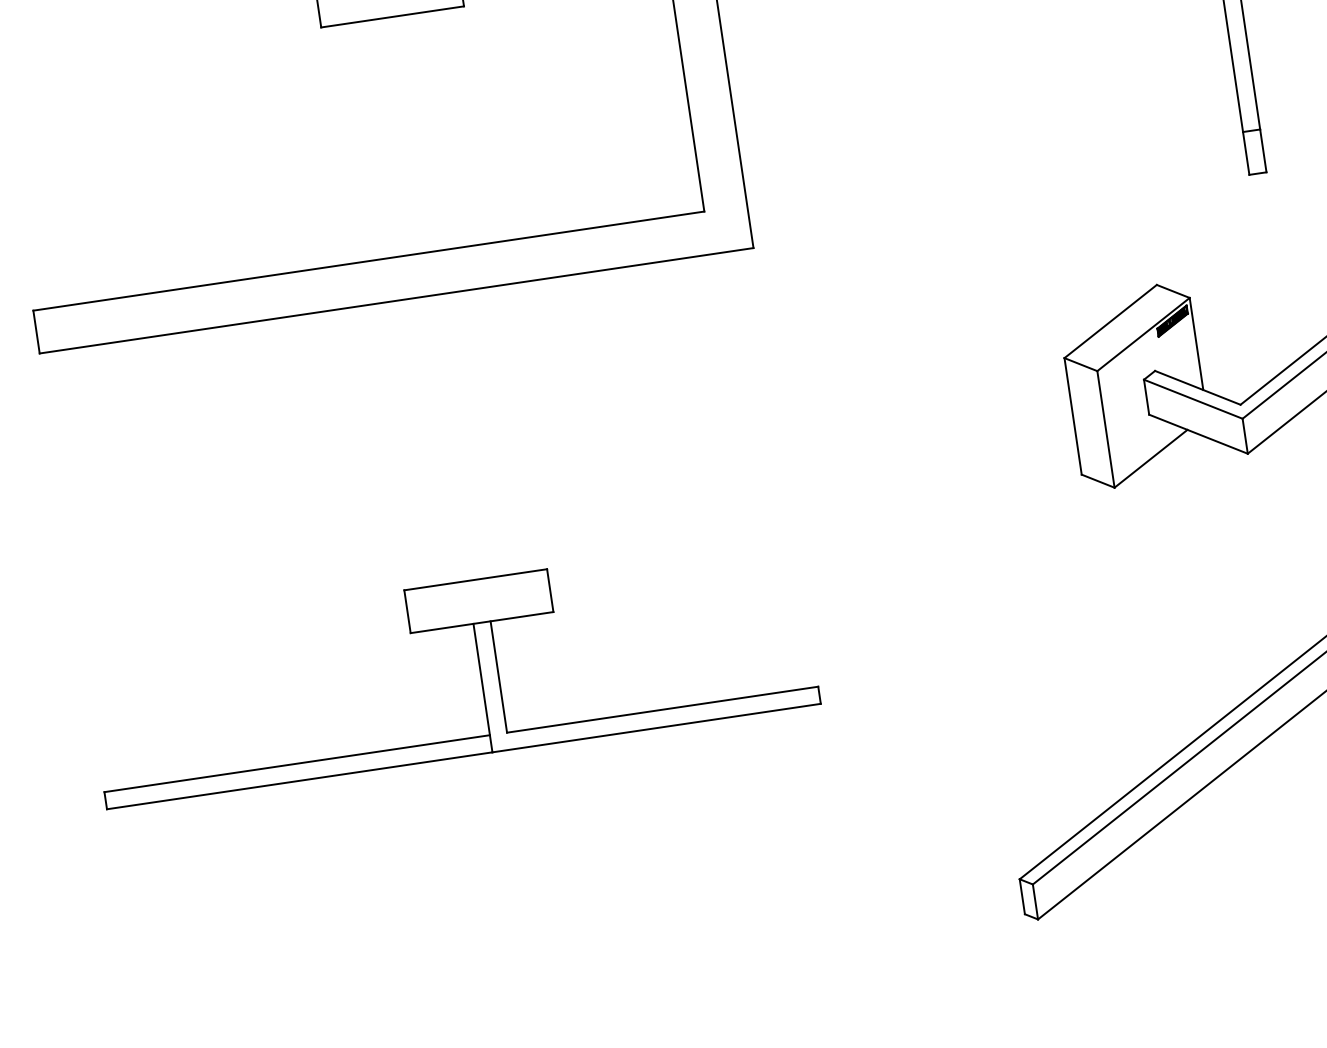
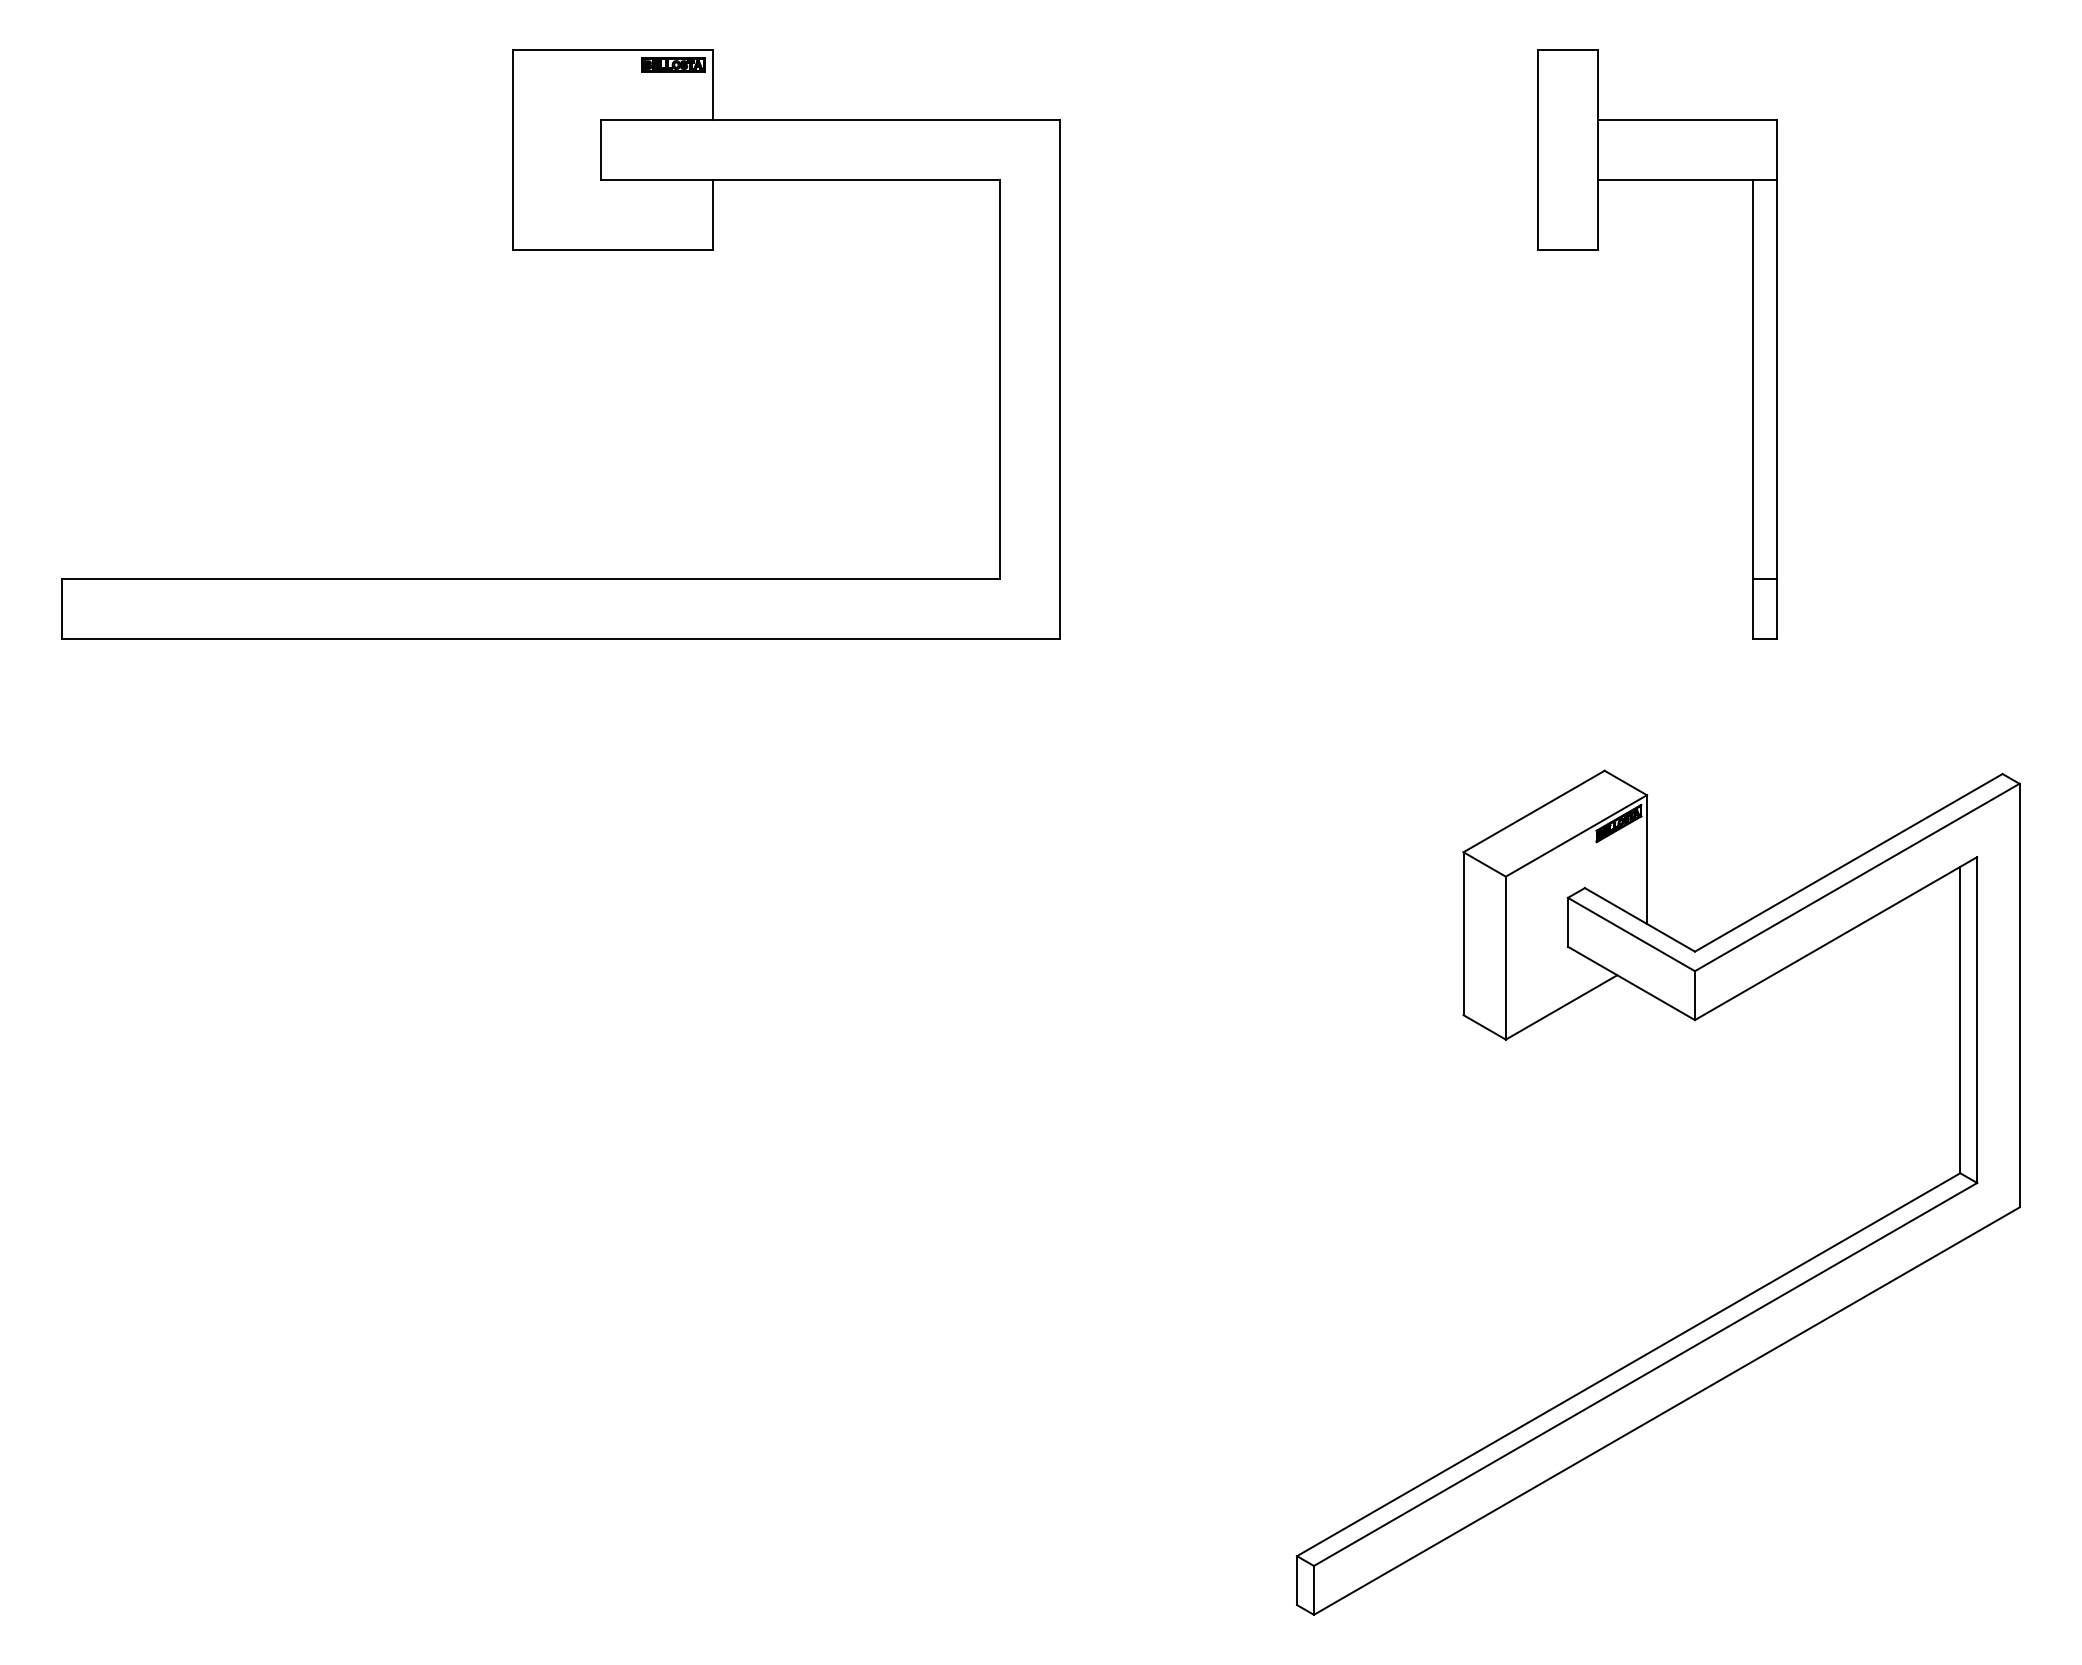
part: (479, 666) -> (600, 1156), removed

